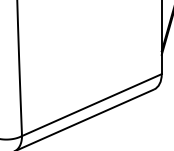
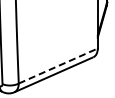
line: (92, 104) -> (58, 65), solid -> dashed

